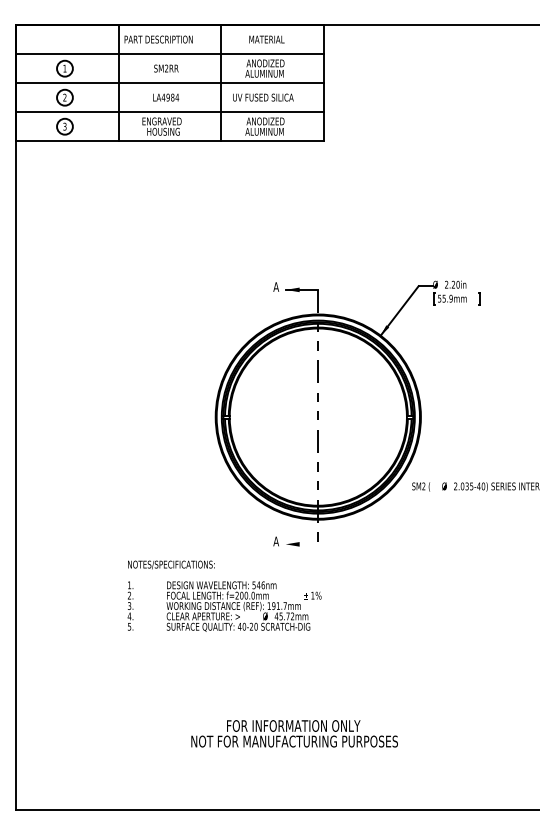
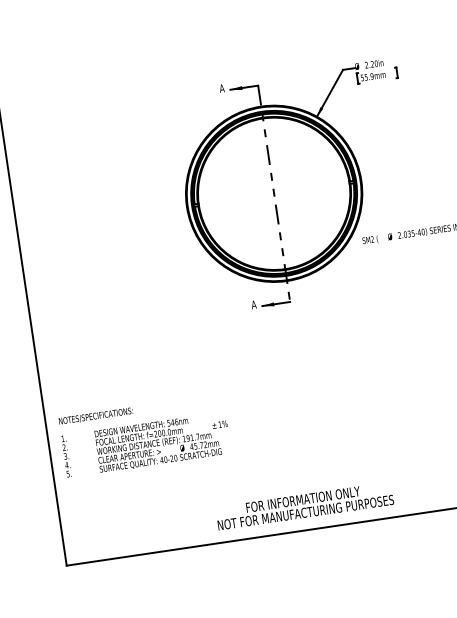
line: (301, 544) -> (275, 304), added
text: (224, 595) -> (144, 435), moved
text: (294, 733) -> (304, 505), moved

